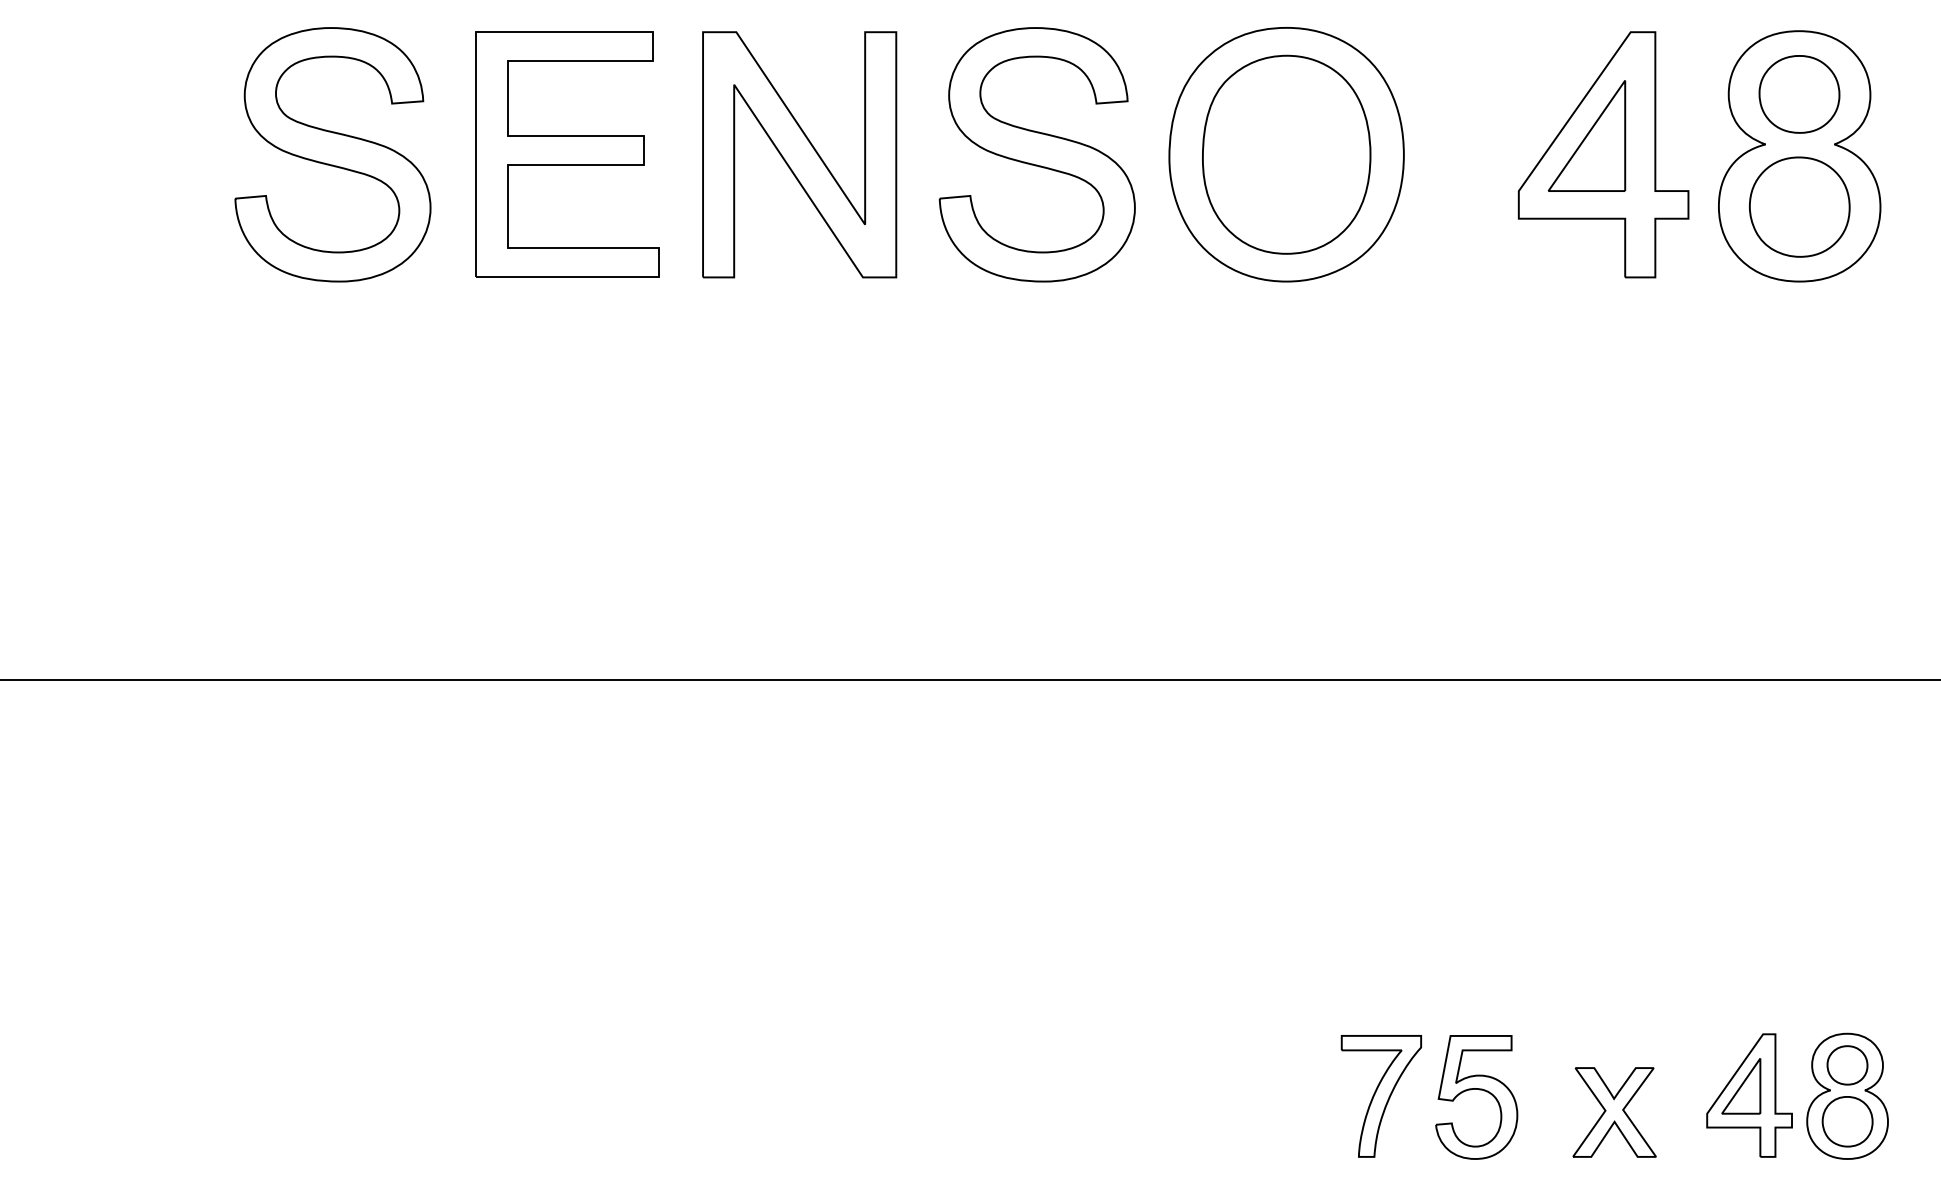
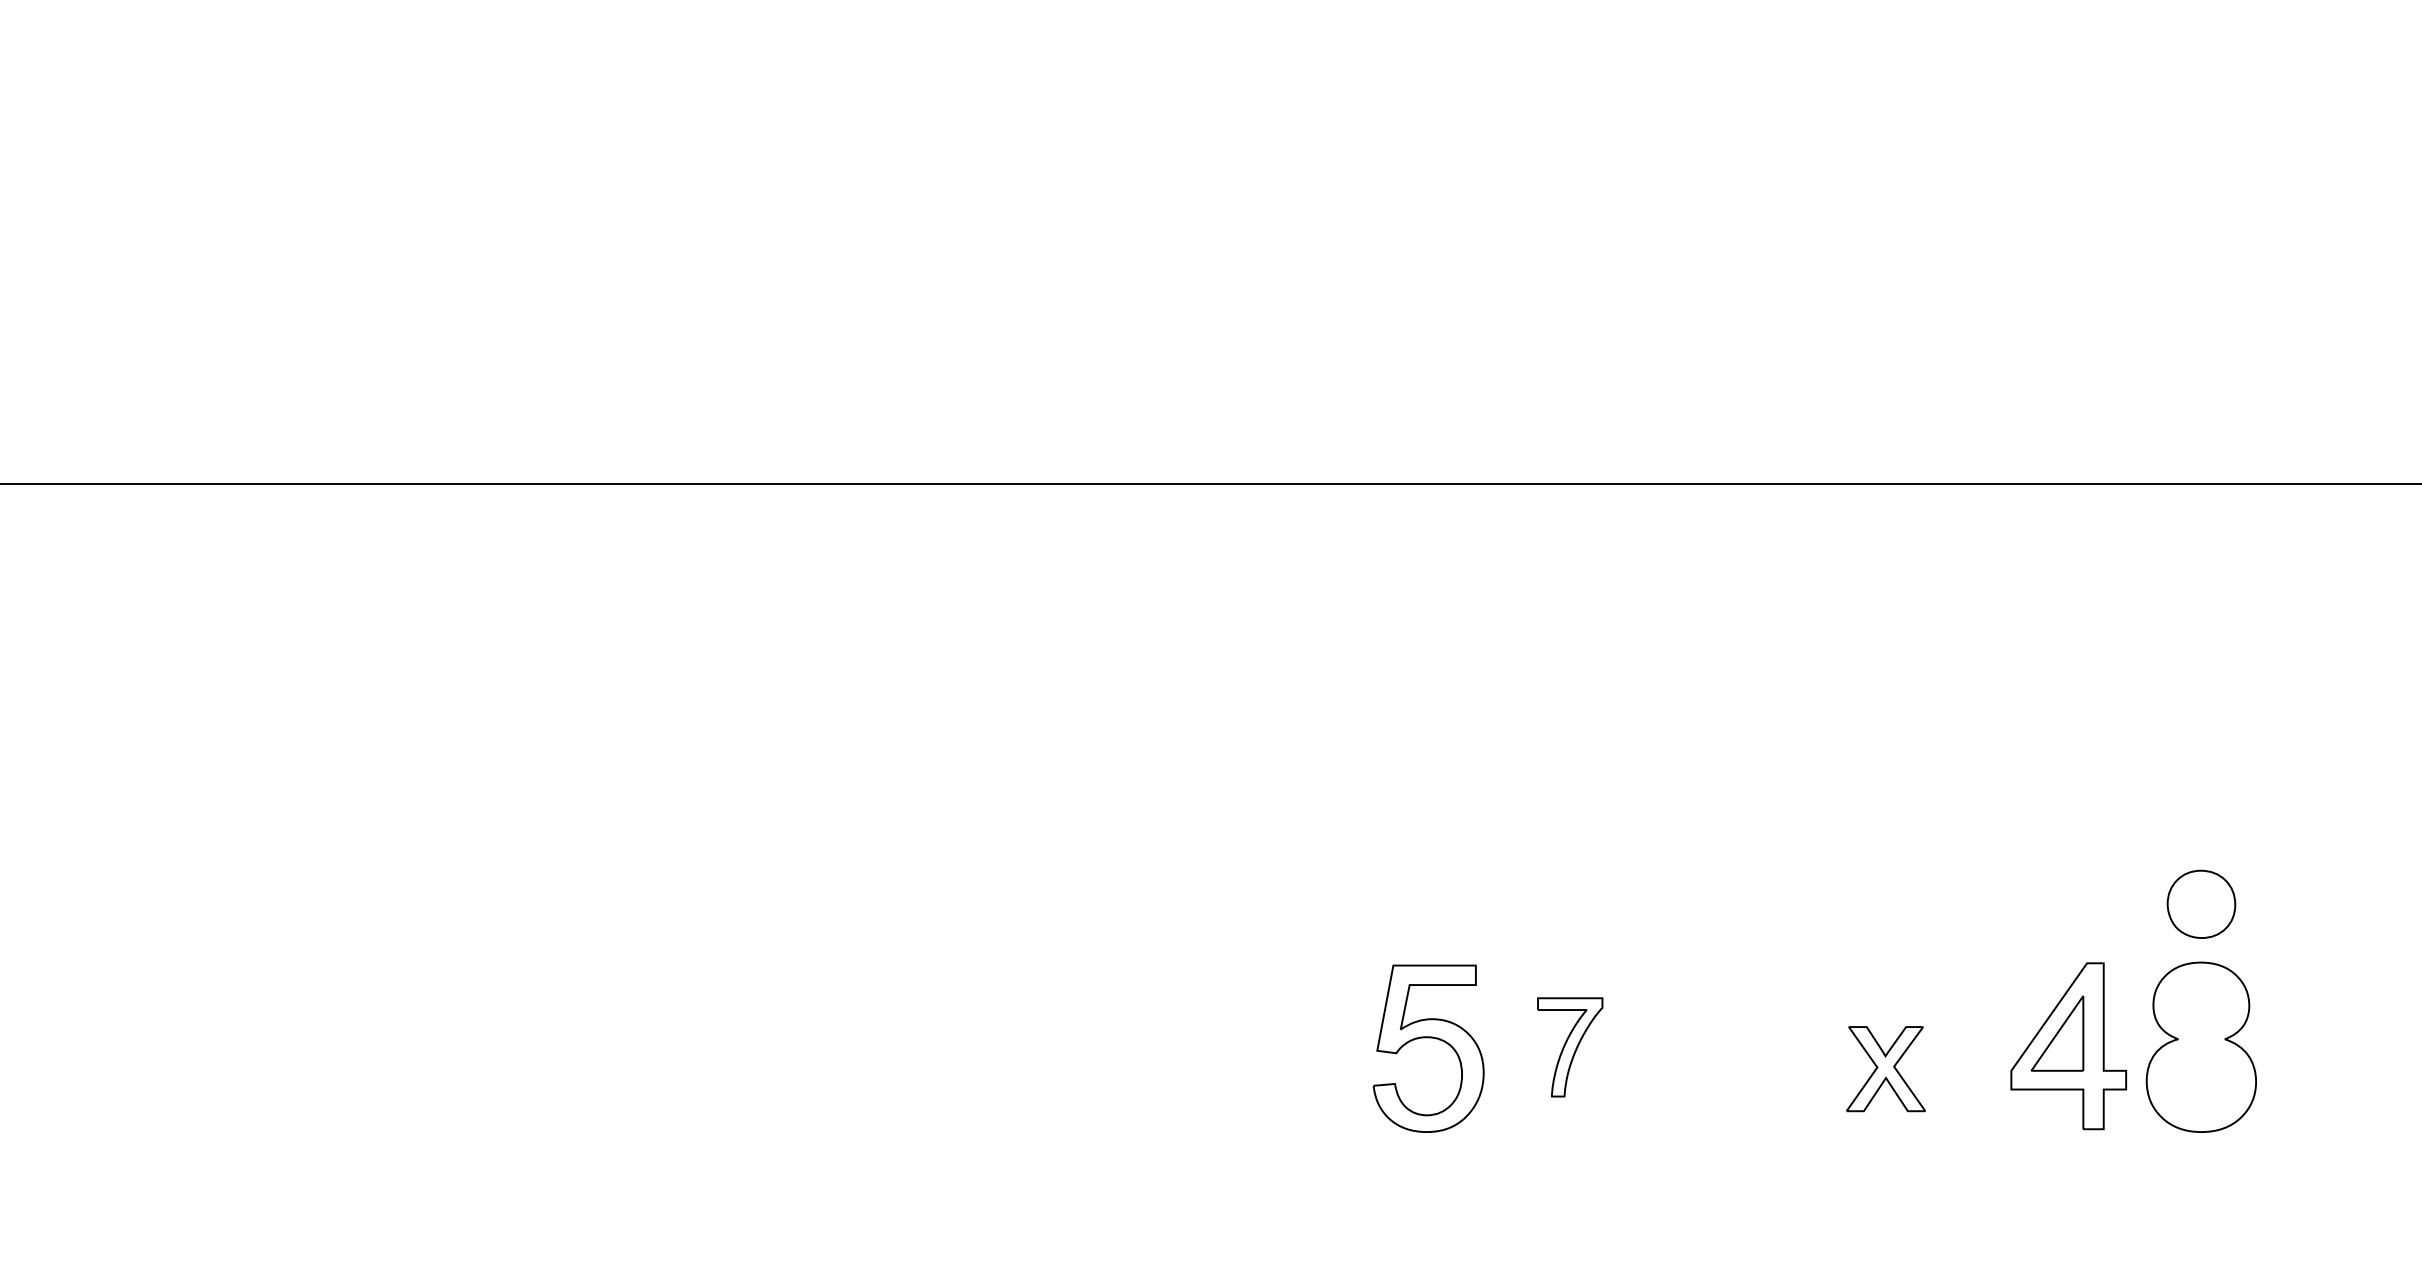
part: (1847, 1065) -> (2201, 1005), removed
part: (1479, 1090) -> (1432, 1039), moved
part: (1380, 1096) -> (1569, 1047), size x0.6
part: (1614, 1112) -> (1885, 1069), size x0.7
part: (1847, 1121) -> (2201, 904), moved

